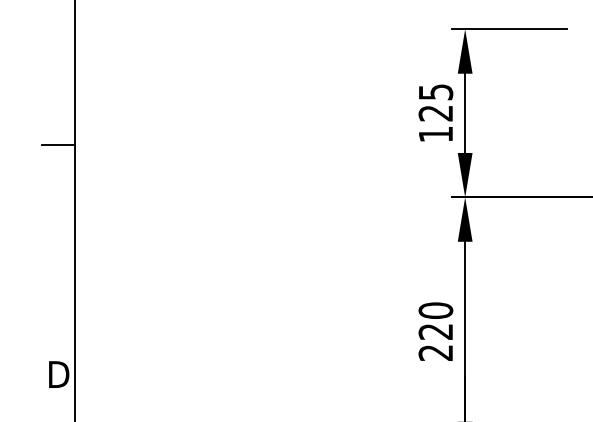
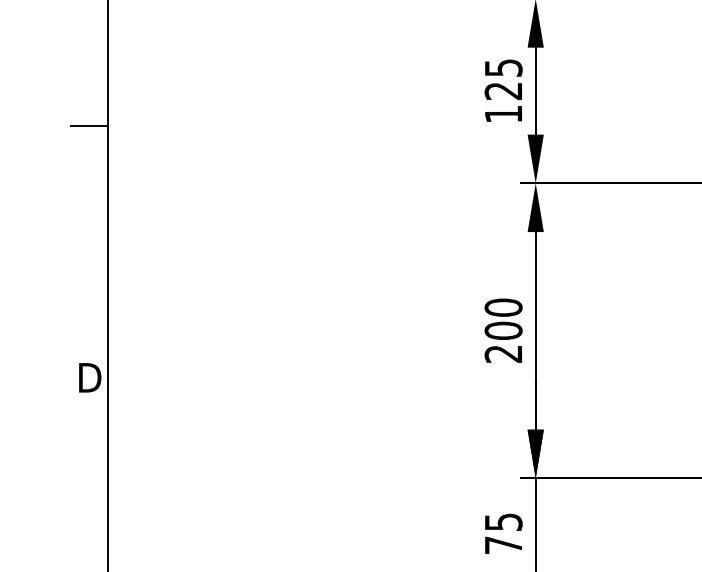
text: (435, 331) -> (503, 330), 220 -> 200

